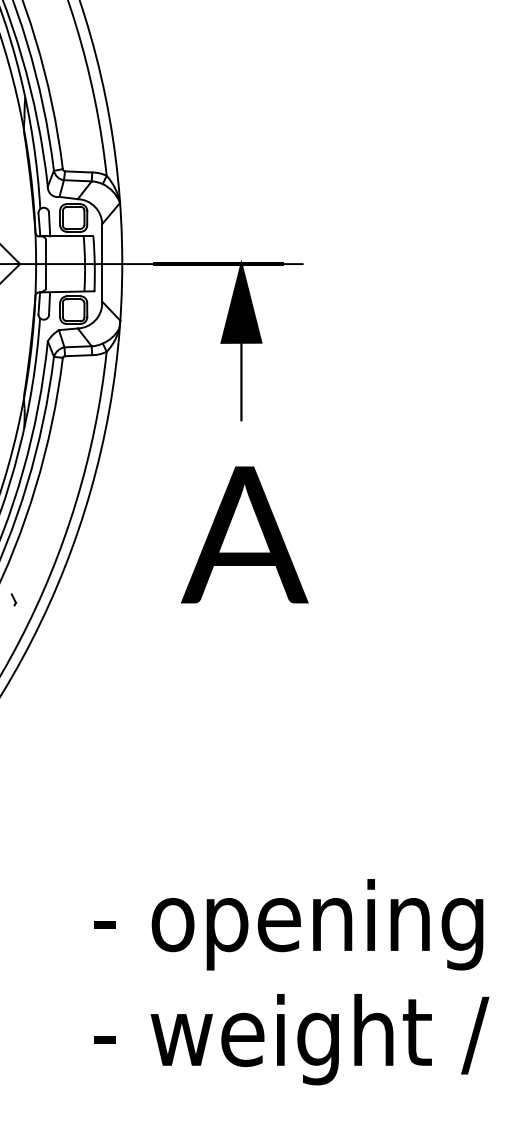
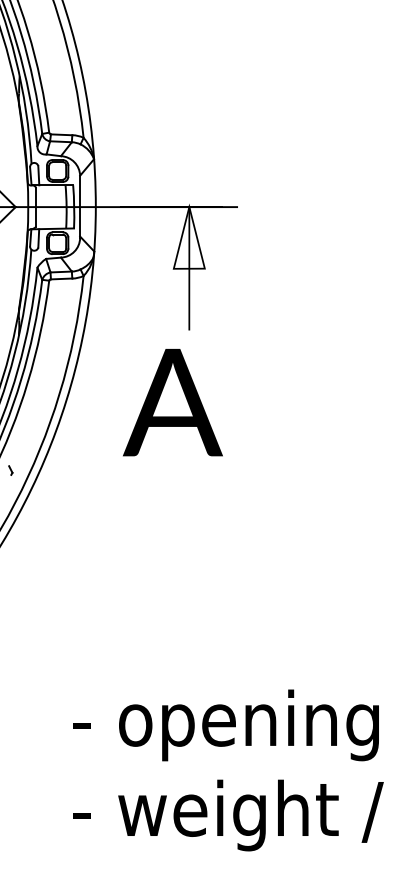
fill: (240, 302) -> (188, 237), removed
text: (244, 534) -> (172, 402), moved

